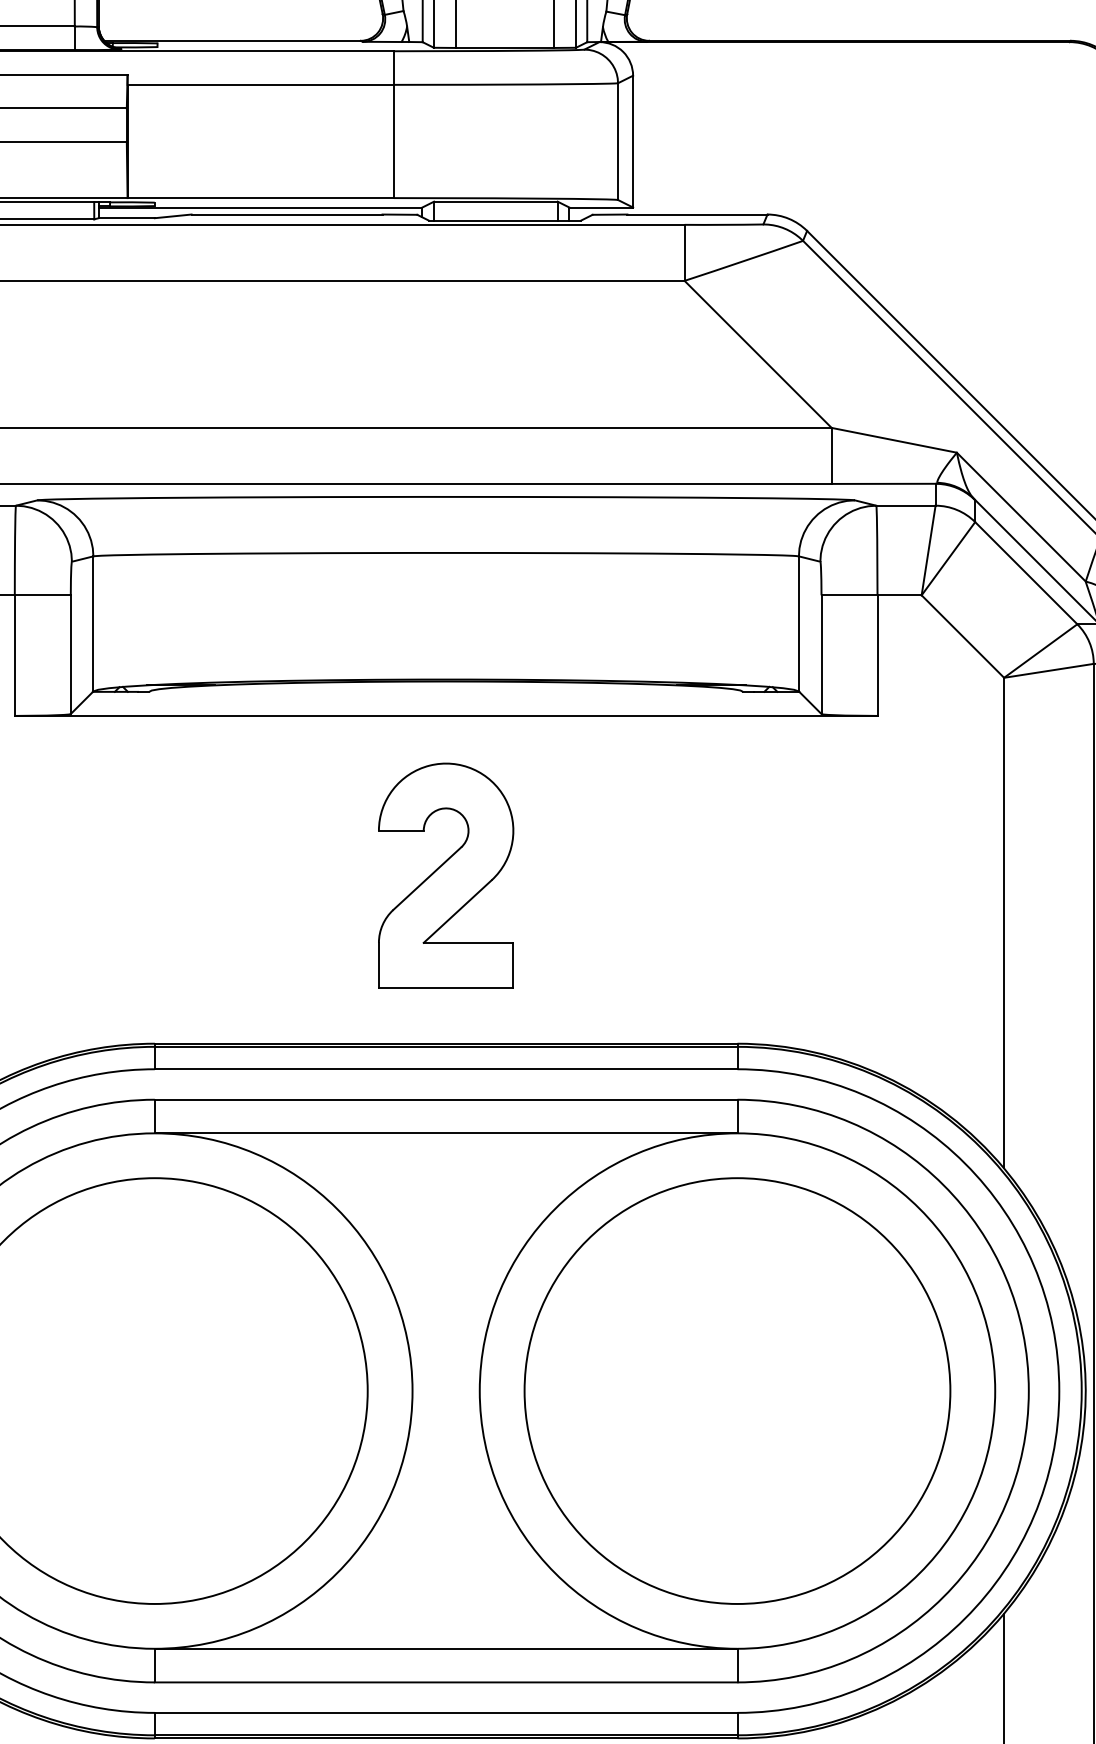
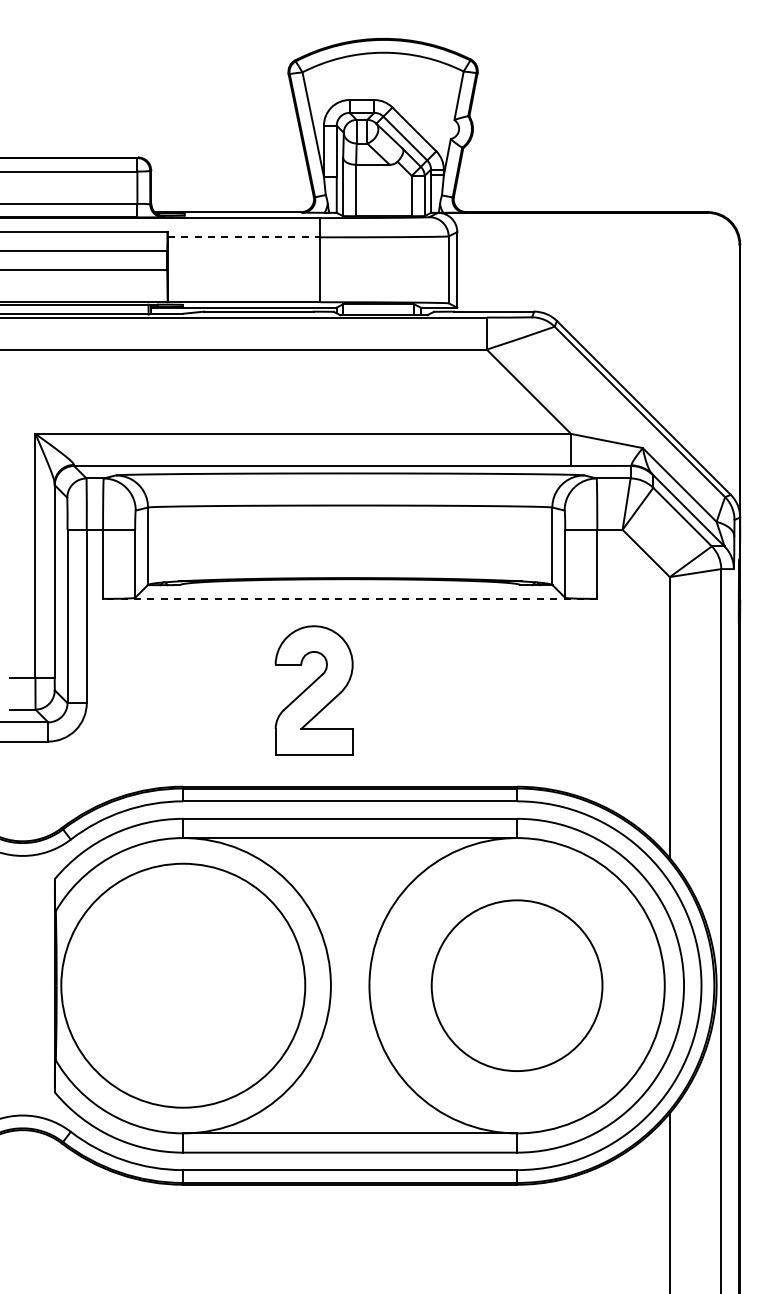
line: (261, 85) -> (244, 237), solid -> dashed
line: (444, 715) -> (349, 598), solid -> dashed
part: (444, 875) -> (313, 690), moved
circle: (738, 1390) -> (517, 985), size x0.7

